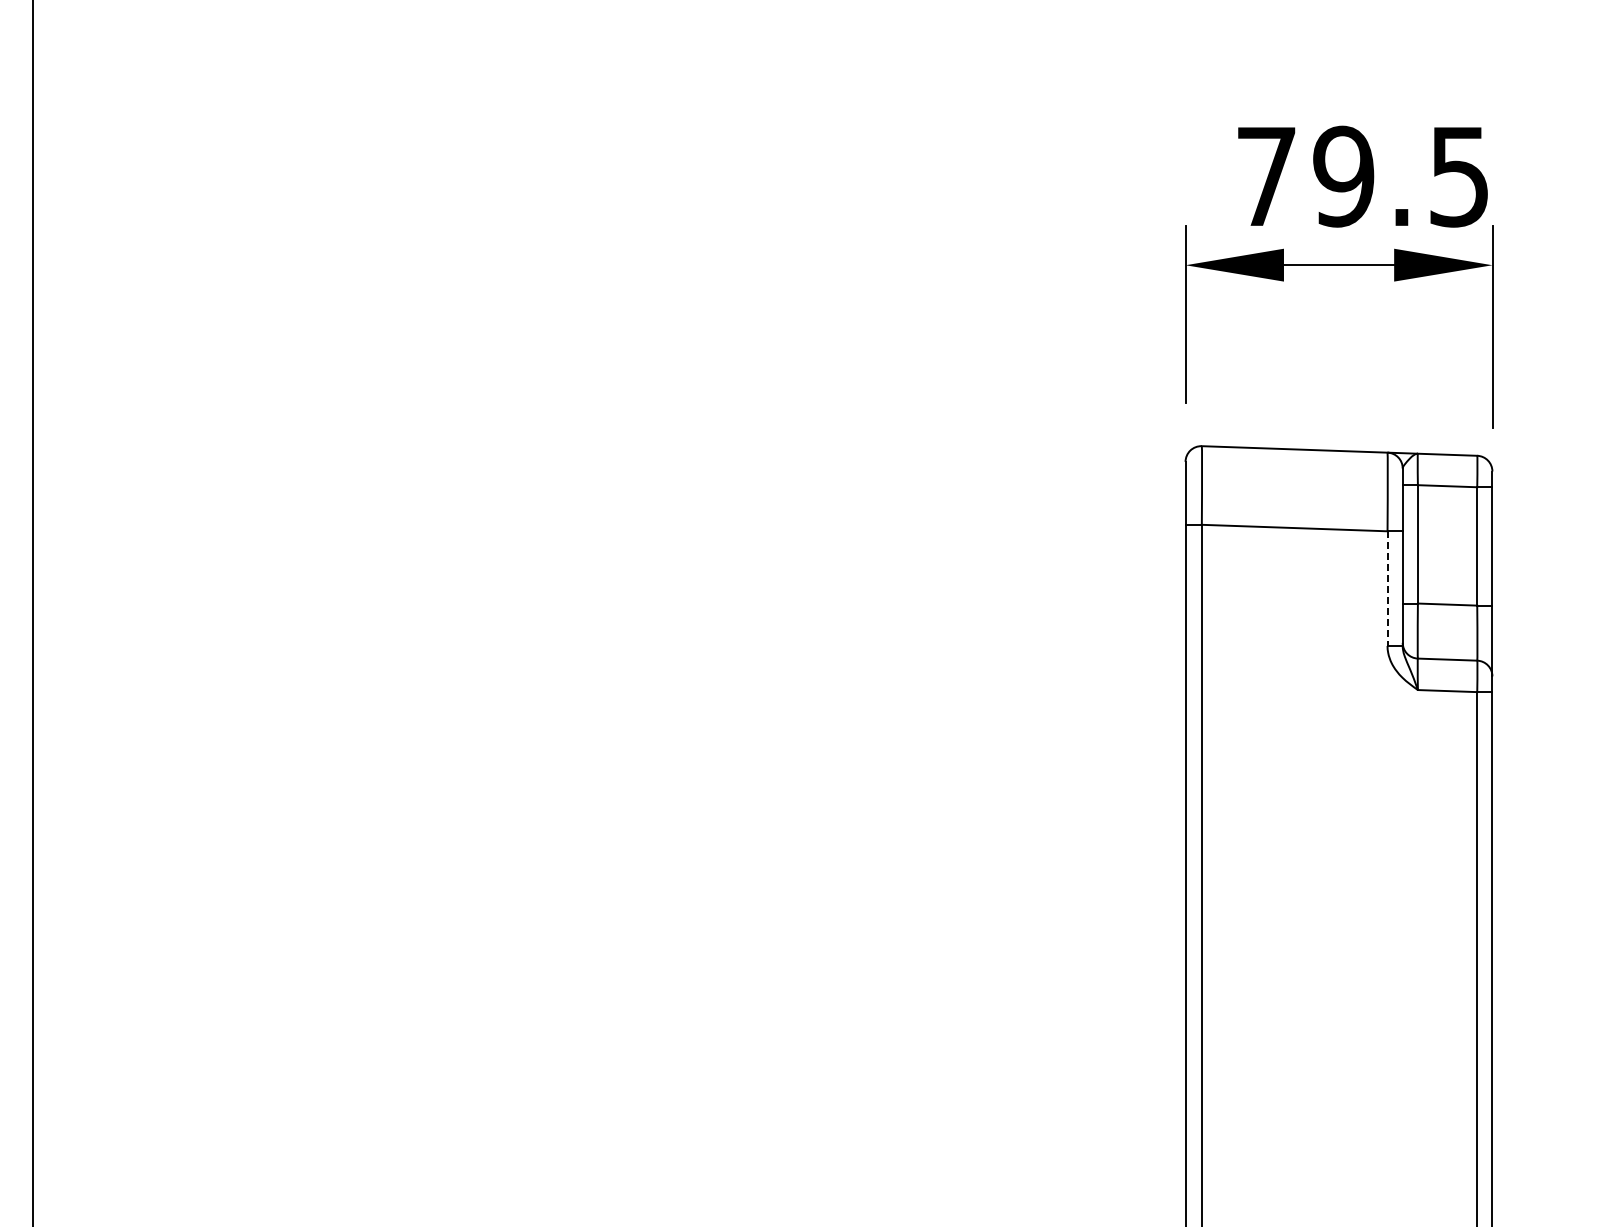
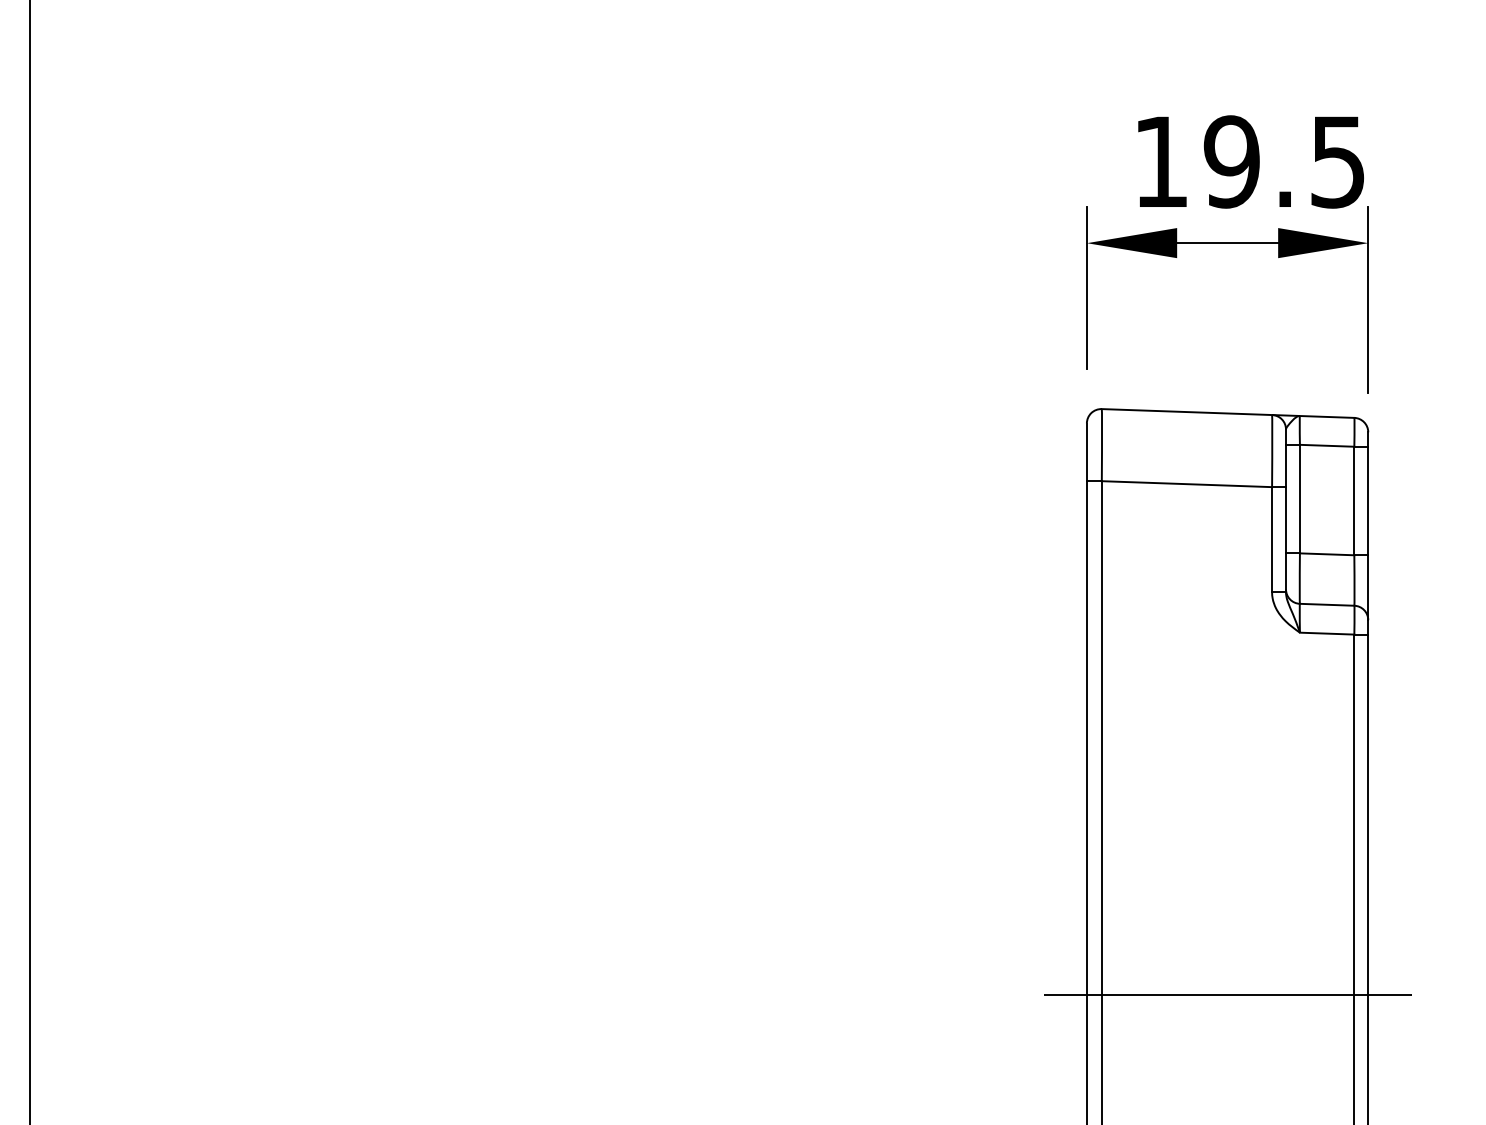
text: (1266, 176) -> (1161, 161), 79.5 -> 19.5
line: (1387, 589) -> (1272, 540), dashed -> solid
line: (1338, 1085) -> (1227, 995), added

